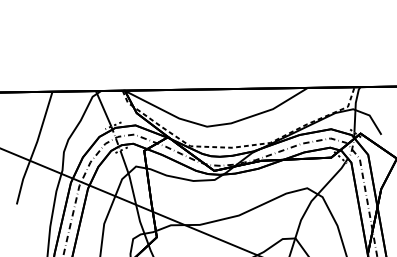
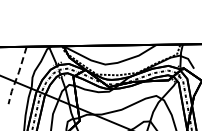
line: (34, 148) -> (17, 75), solid -> dashed

